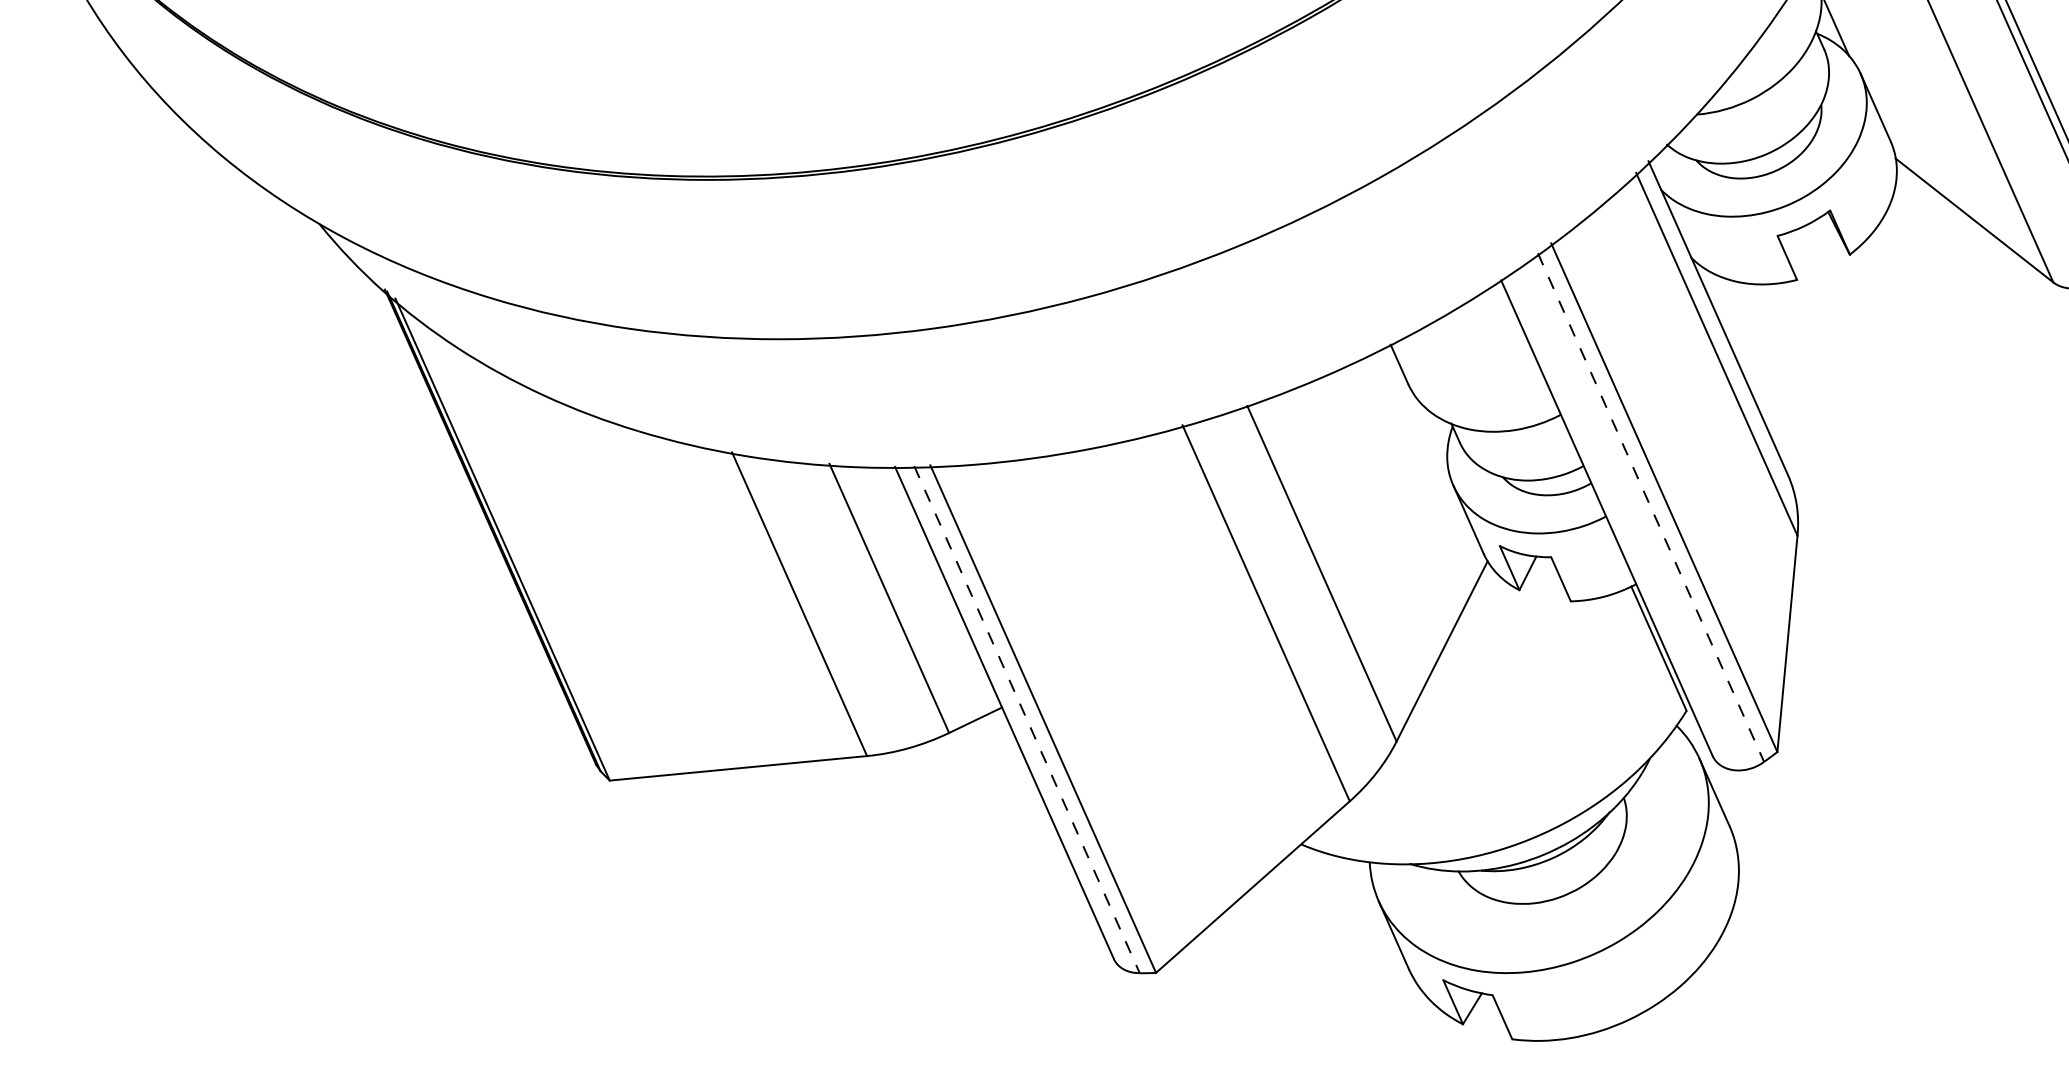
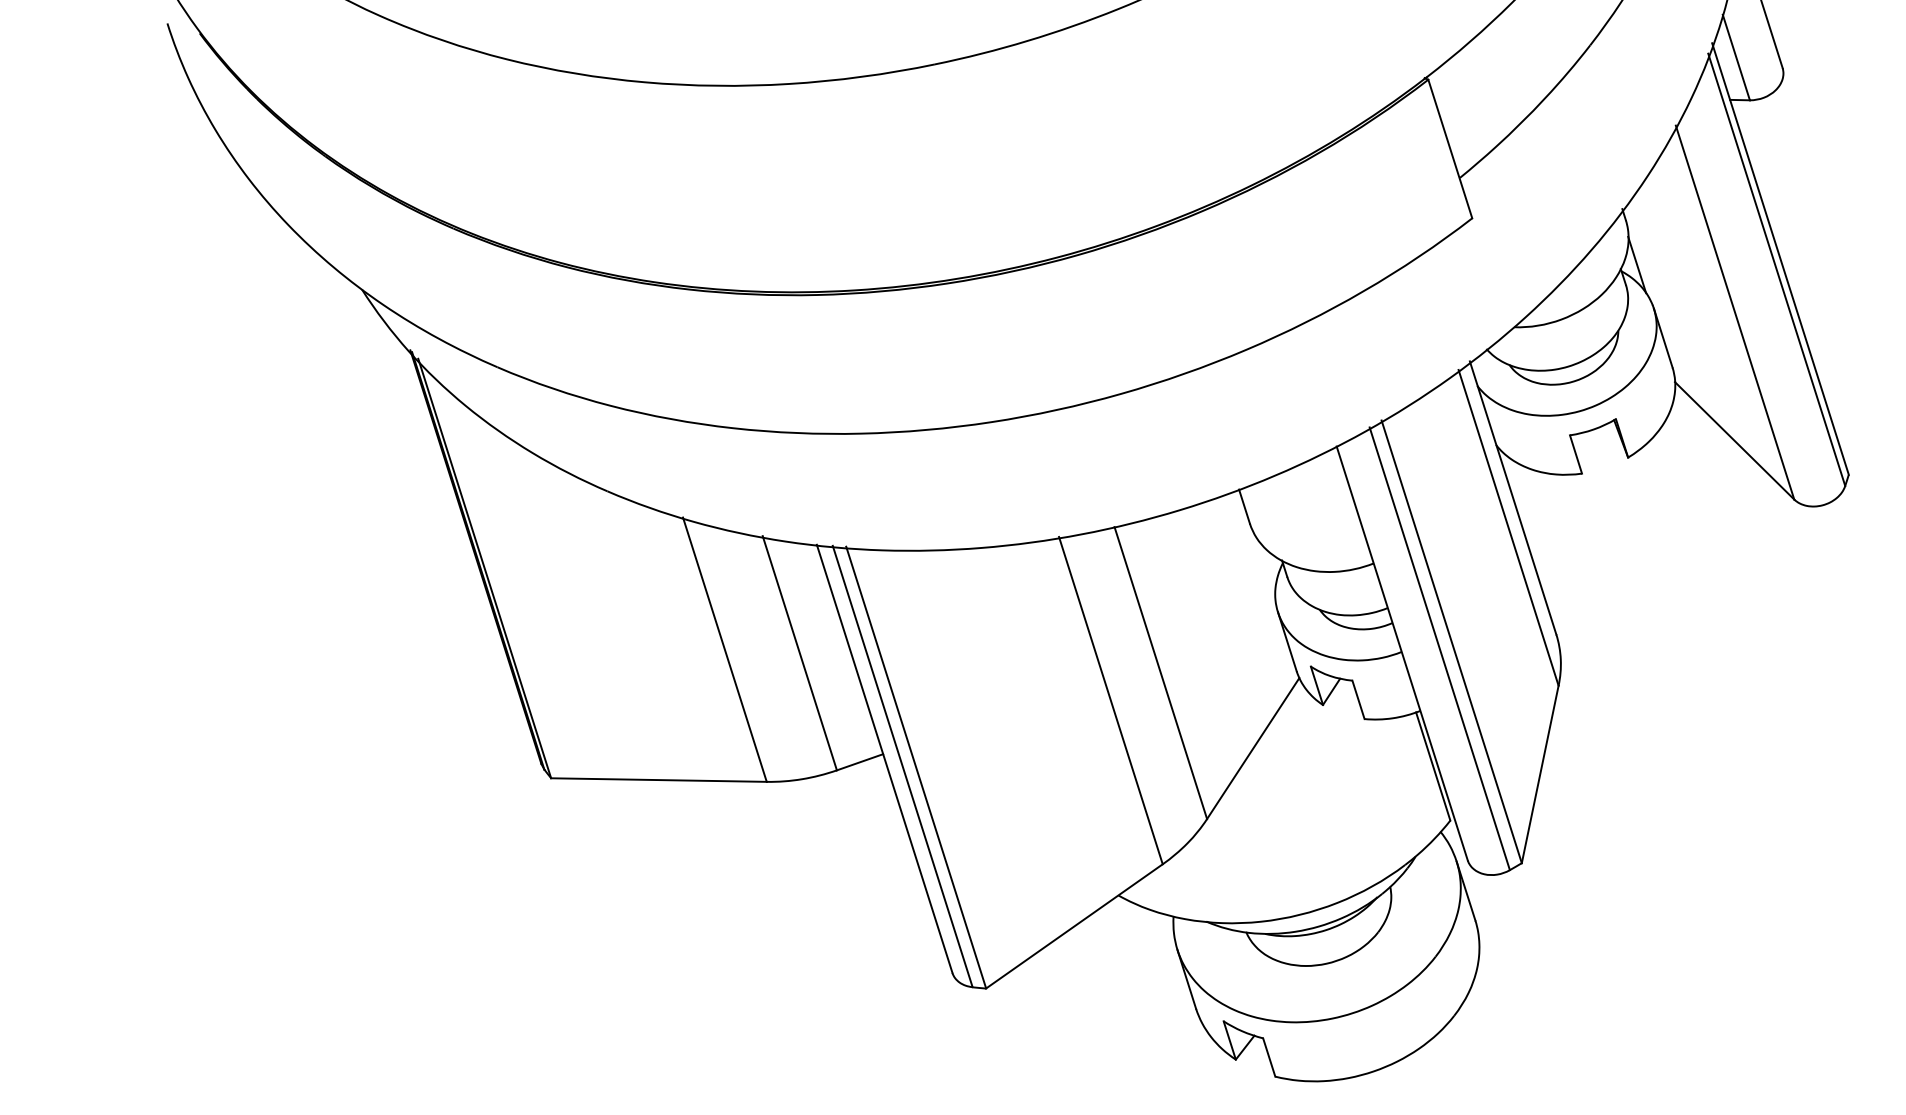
line: (1650, 508) -> (1439, 649), dashed -> solid
line: (1026, 719) -> (902, 766), dashed -> solid

